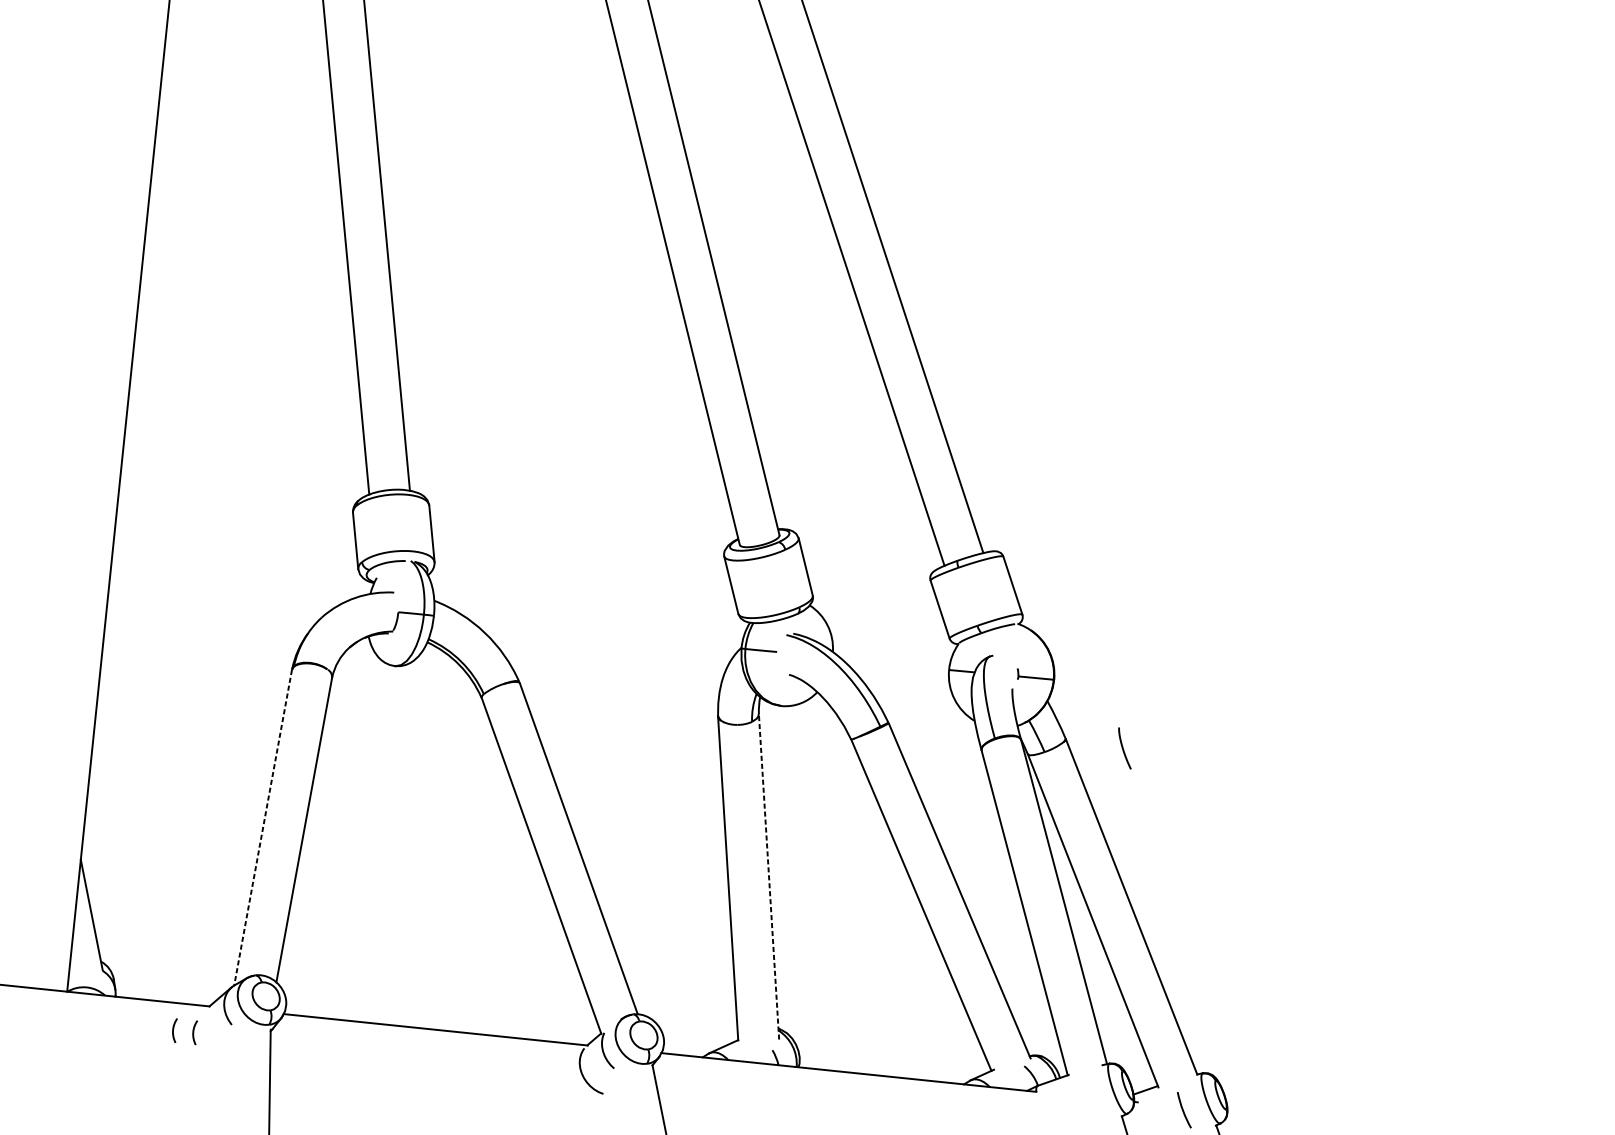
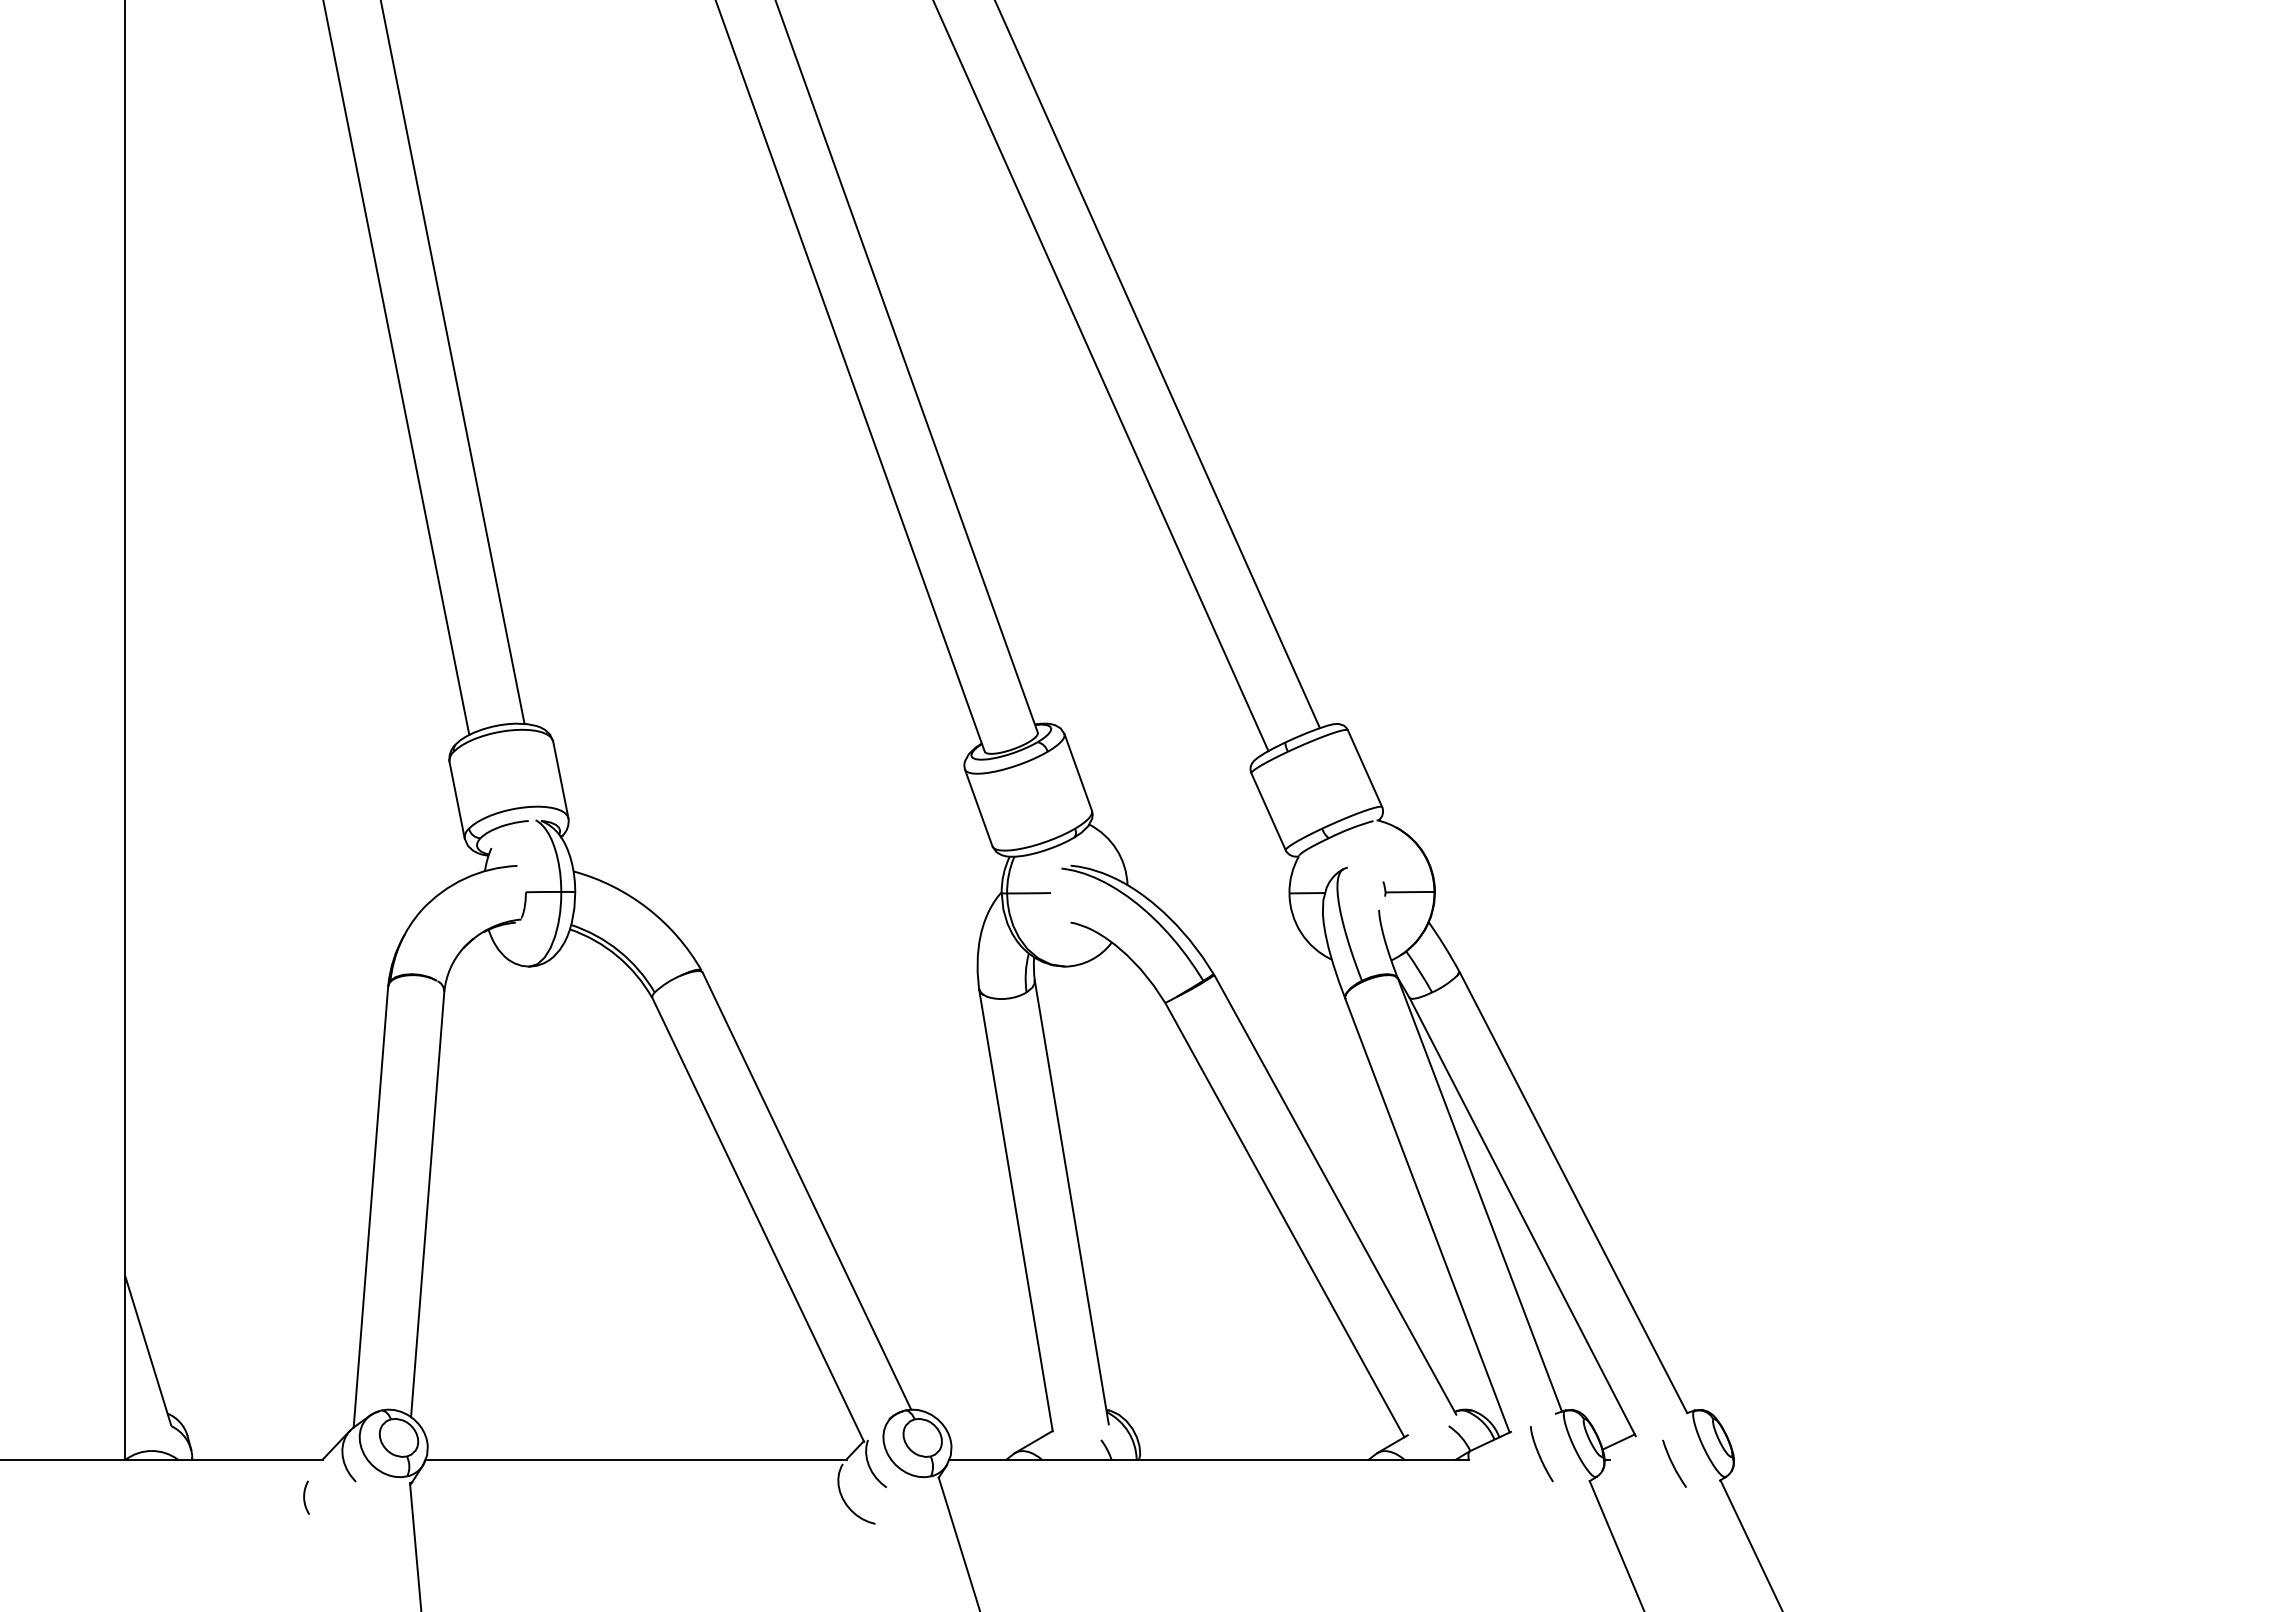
curve: (1123, 749) -> (1540, 1455), moved
line: (262, 828) -> (370, 1207), dashed -> solid
line: (768, 876) -> (1071, 1201), dashed -> solid
arc: (173, 1031) -> (277, 1498), removed

